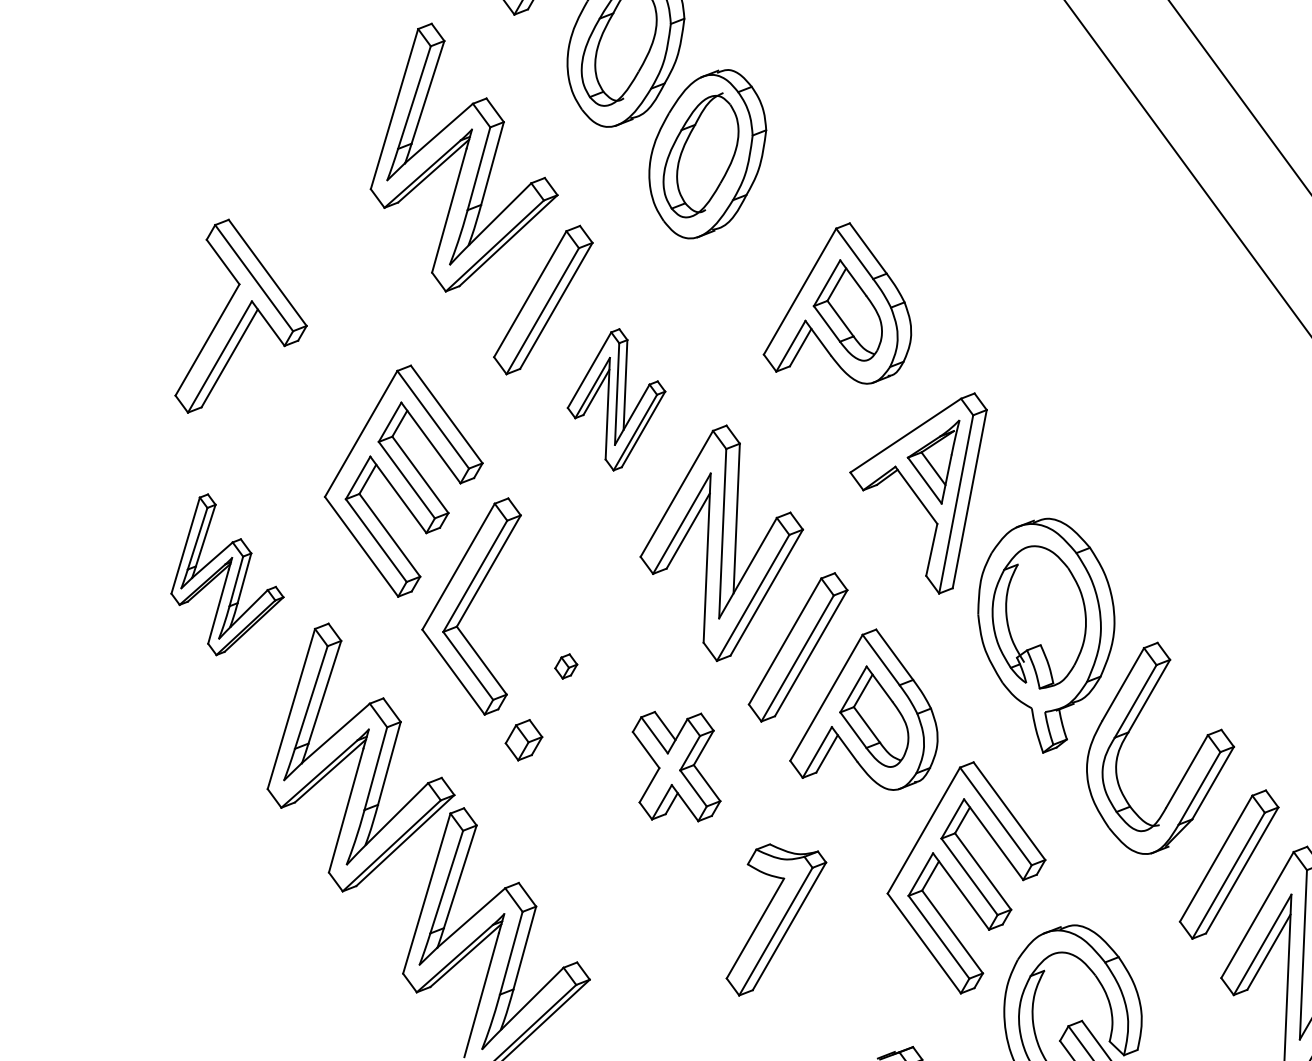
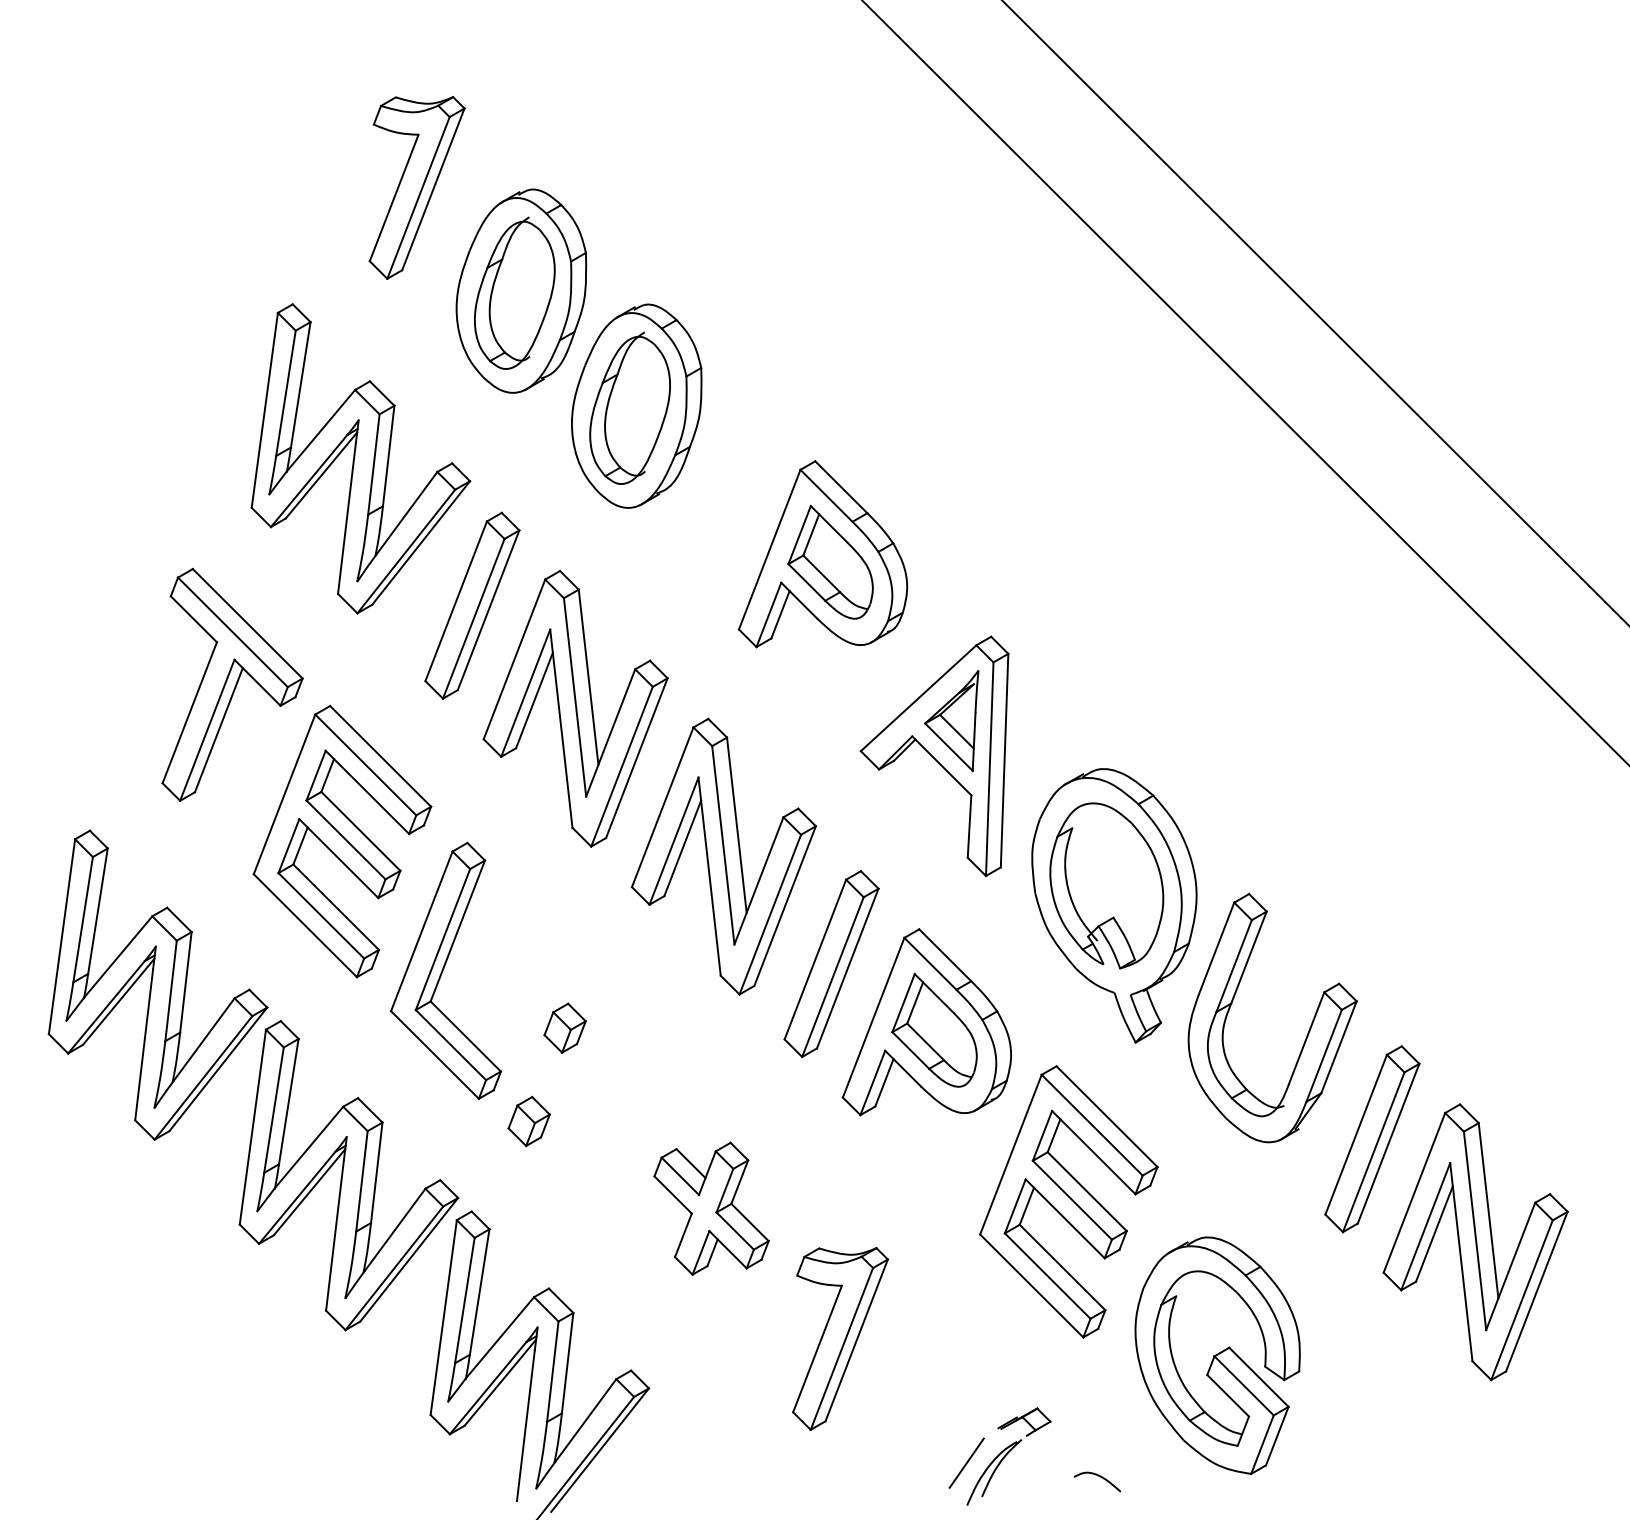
part: (247, 321) -> (232, 684), moved
part: (616, 399) -> (575, 708), size x1.67
part: (229, 576) -> (157, 984), size x1.67
part: (565, 665) -> (564, 1027), size x1.67
part: (676, 766) -> (711, 1208), moved
part: (776, 922) -> (840, 1338), moved

